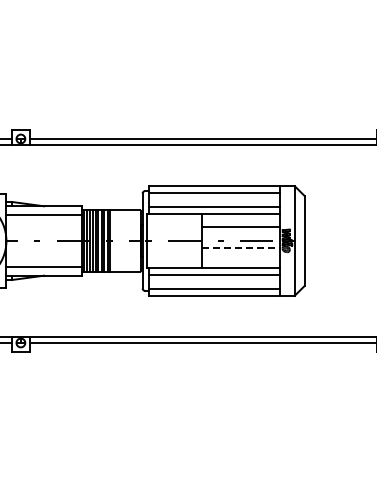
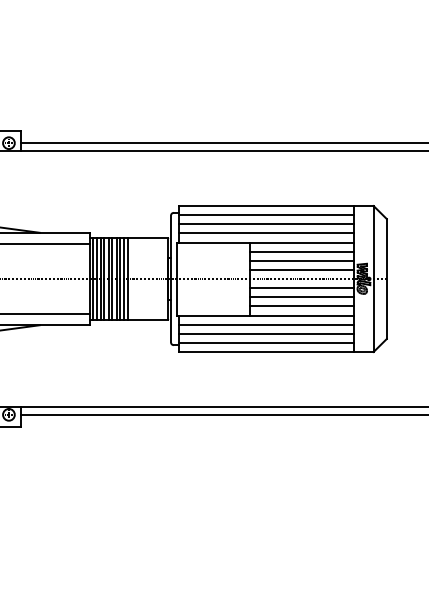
line: (213, 199) -> (265, 223), added
line: (240, 220) -> (301, 251), added
line: (240, 234) -> (301, 270), added
line: (241, 247) -> (302, 287), dashed -> solid
line: (240, 254) -> (301, 297), added
line: (240, 261) -> (301, 306), added
line: (213, 282) -> (265, 334), added

